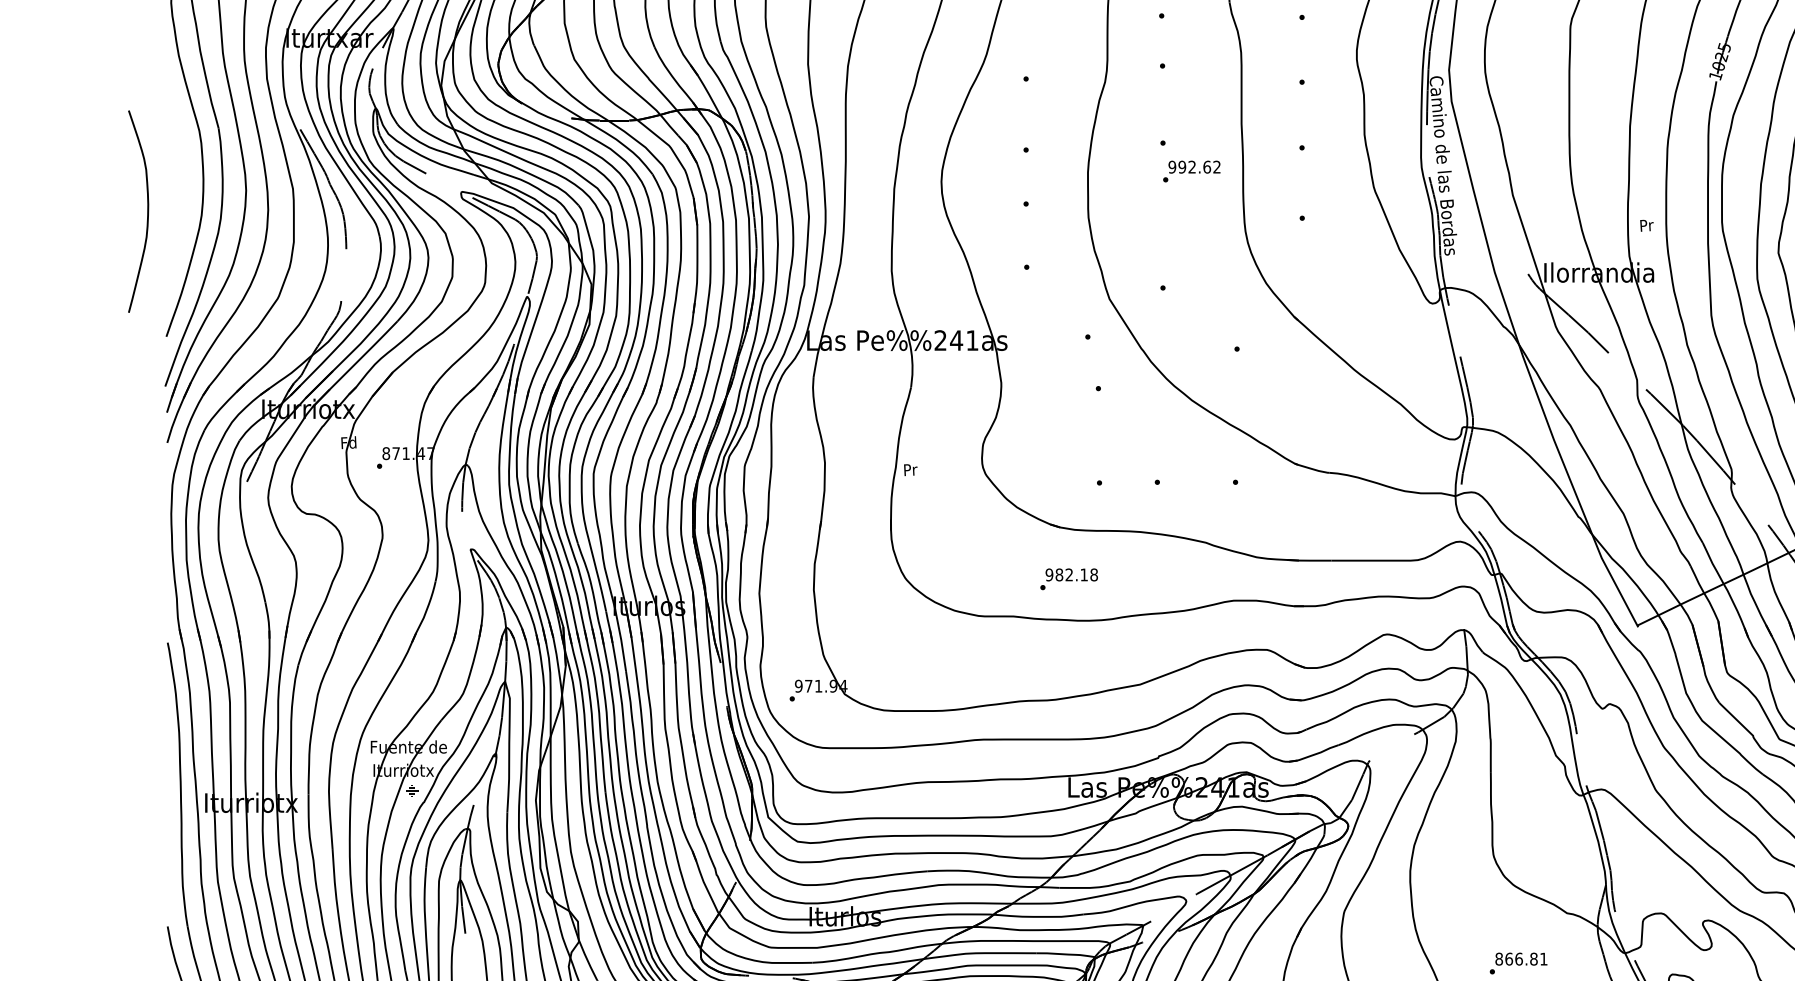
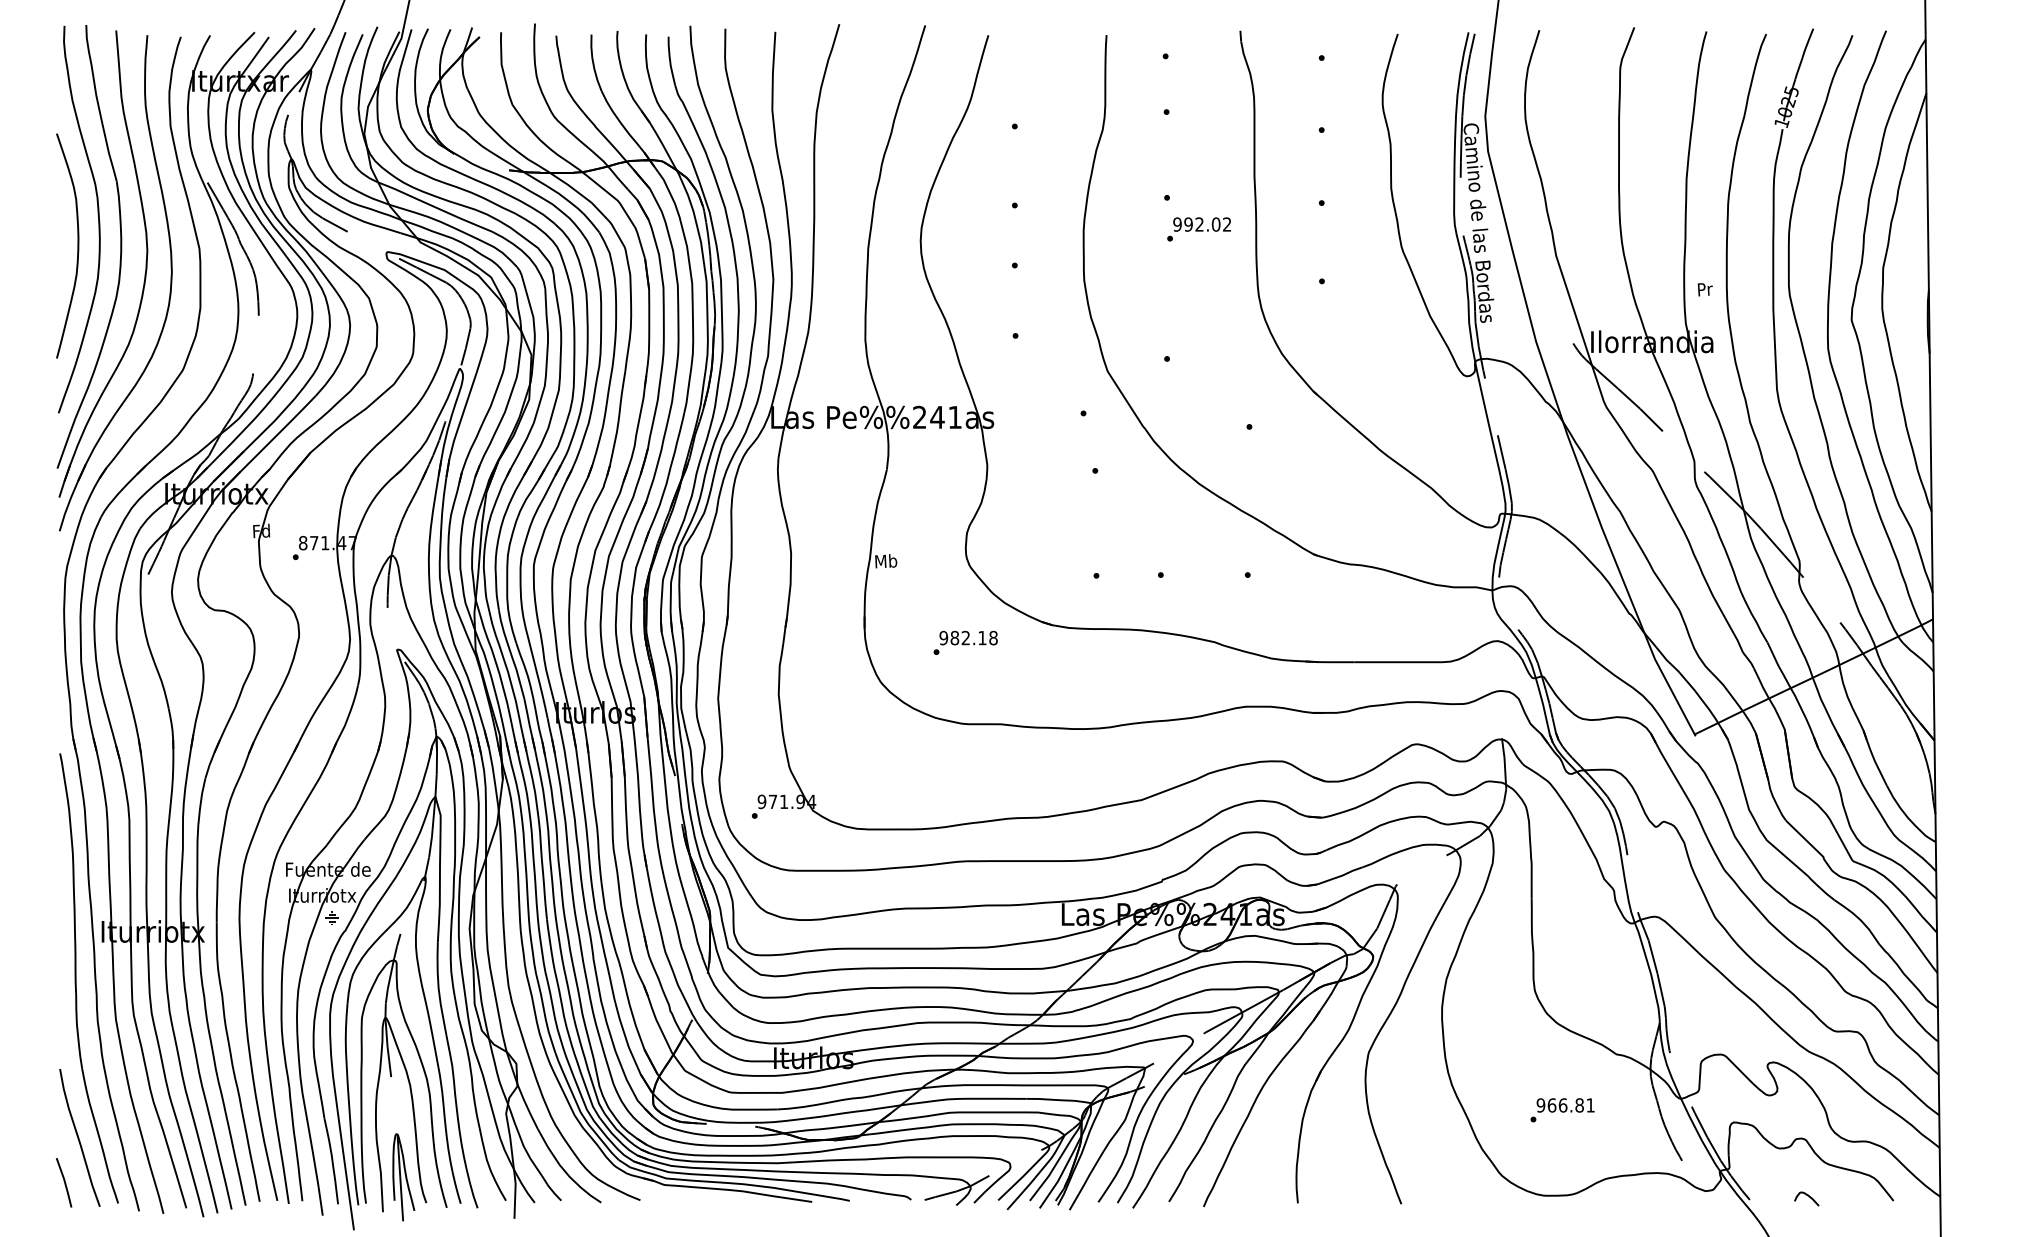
text: (1207, 167) -> (1216, 224), 992.62 -> 992.02
curve: (147, 211) -> (77, 245), moved
text: (910, 470) -> (886, 561), Pr -> Mb
text: (1068, 578) -> (965, 642), moved
text: (1498, 959) -> (1540, 1105), 866.81 -> 966.81

